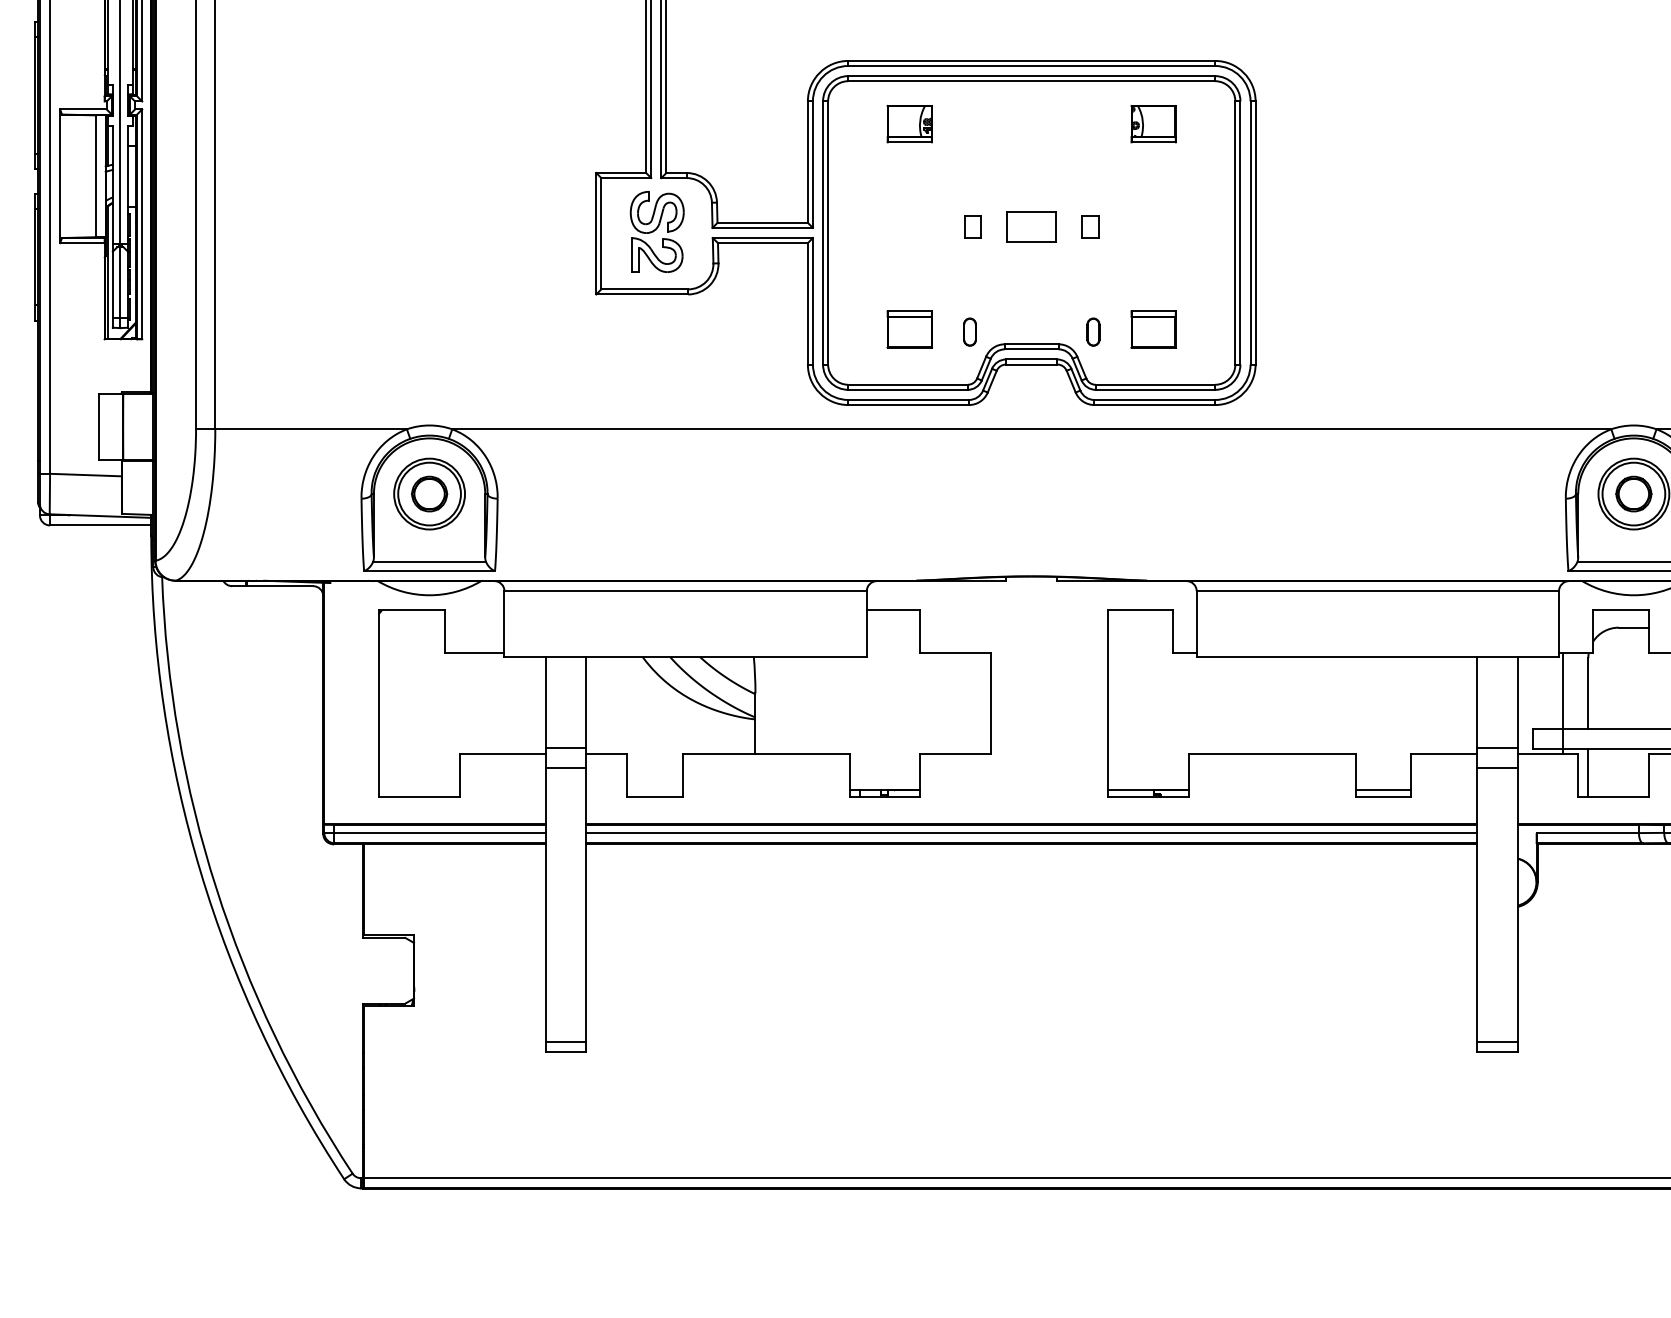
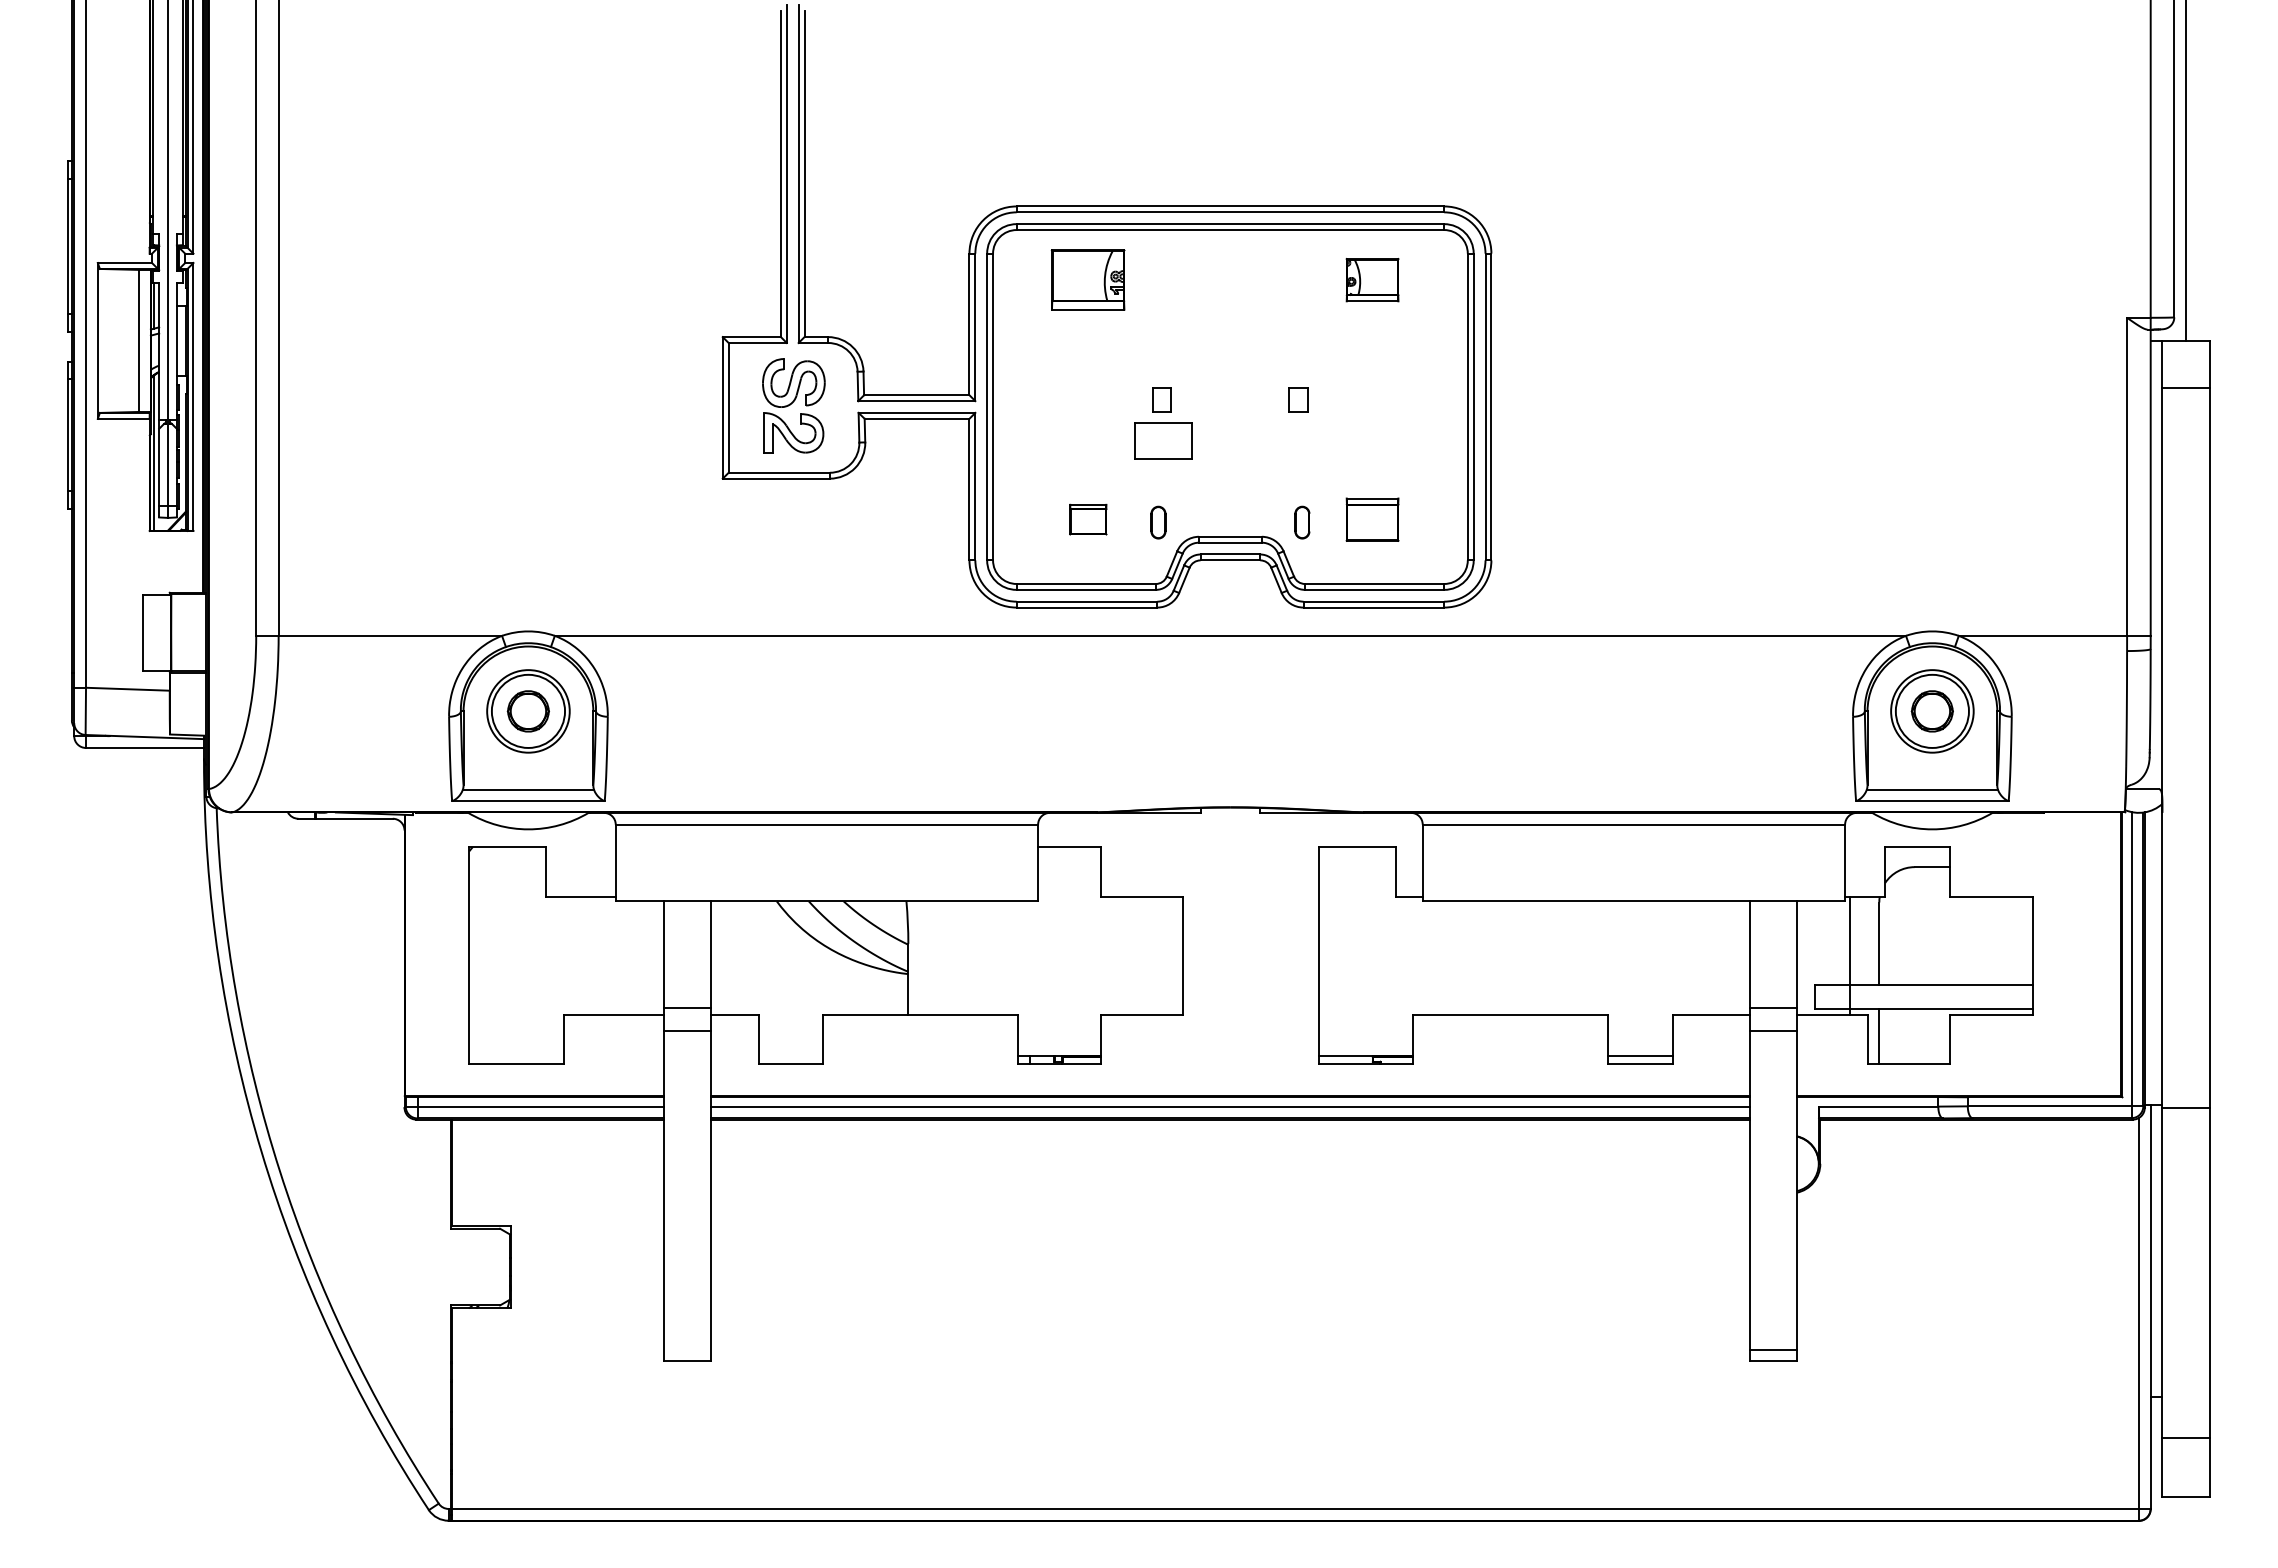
part: (909, 124) -> (1088, 280), size x1.4
part: (1031, 226) -> (1163, 440), moved
part: (909, 329) -> (1088, 519), size x0.7
line: (566, 1041) -> (687, 1349), removed

